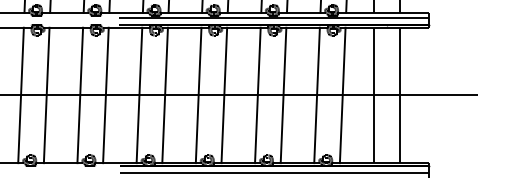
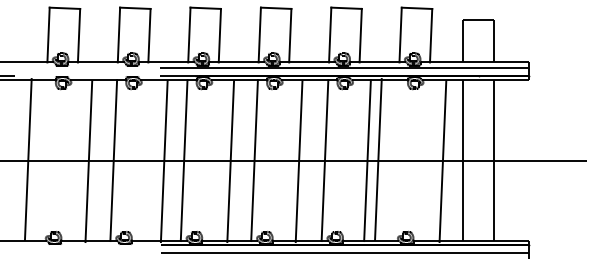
line: (20, 95) -> (27, 159), moved
line: (46, 95) -> (88, 161), moved
line: (105, 95) -> (163, 161), moved
line: (164, 95) -> (230, 161), moved
line: (223, 95) -> (298, 161), moved
line: (283, 95) -> (367, 160), moved
line: (317, 95) -> (378, 159), moved
line: (342, 95) -> (442, 161), moved

